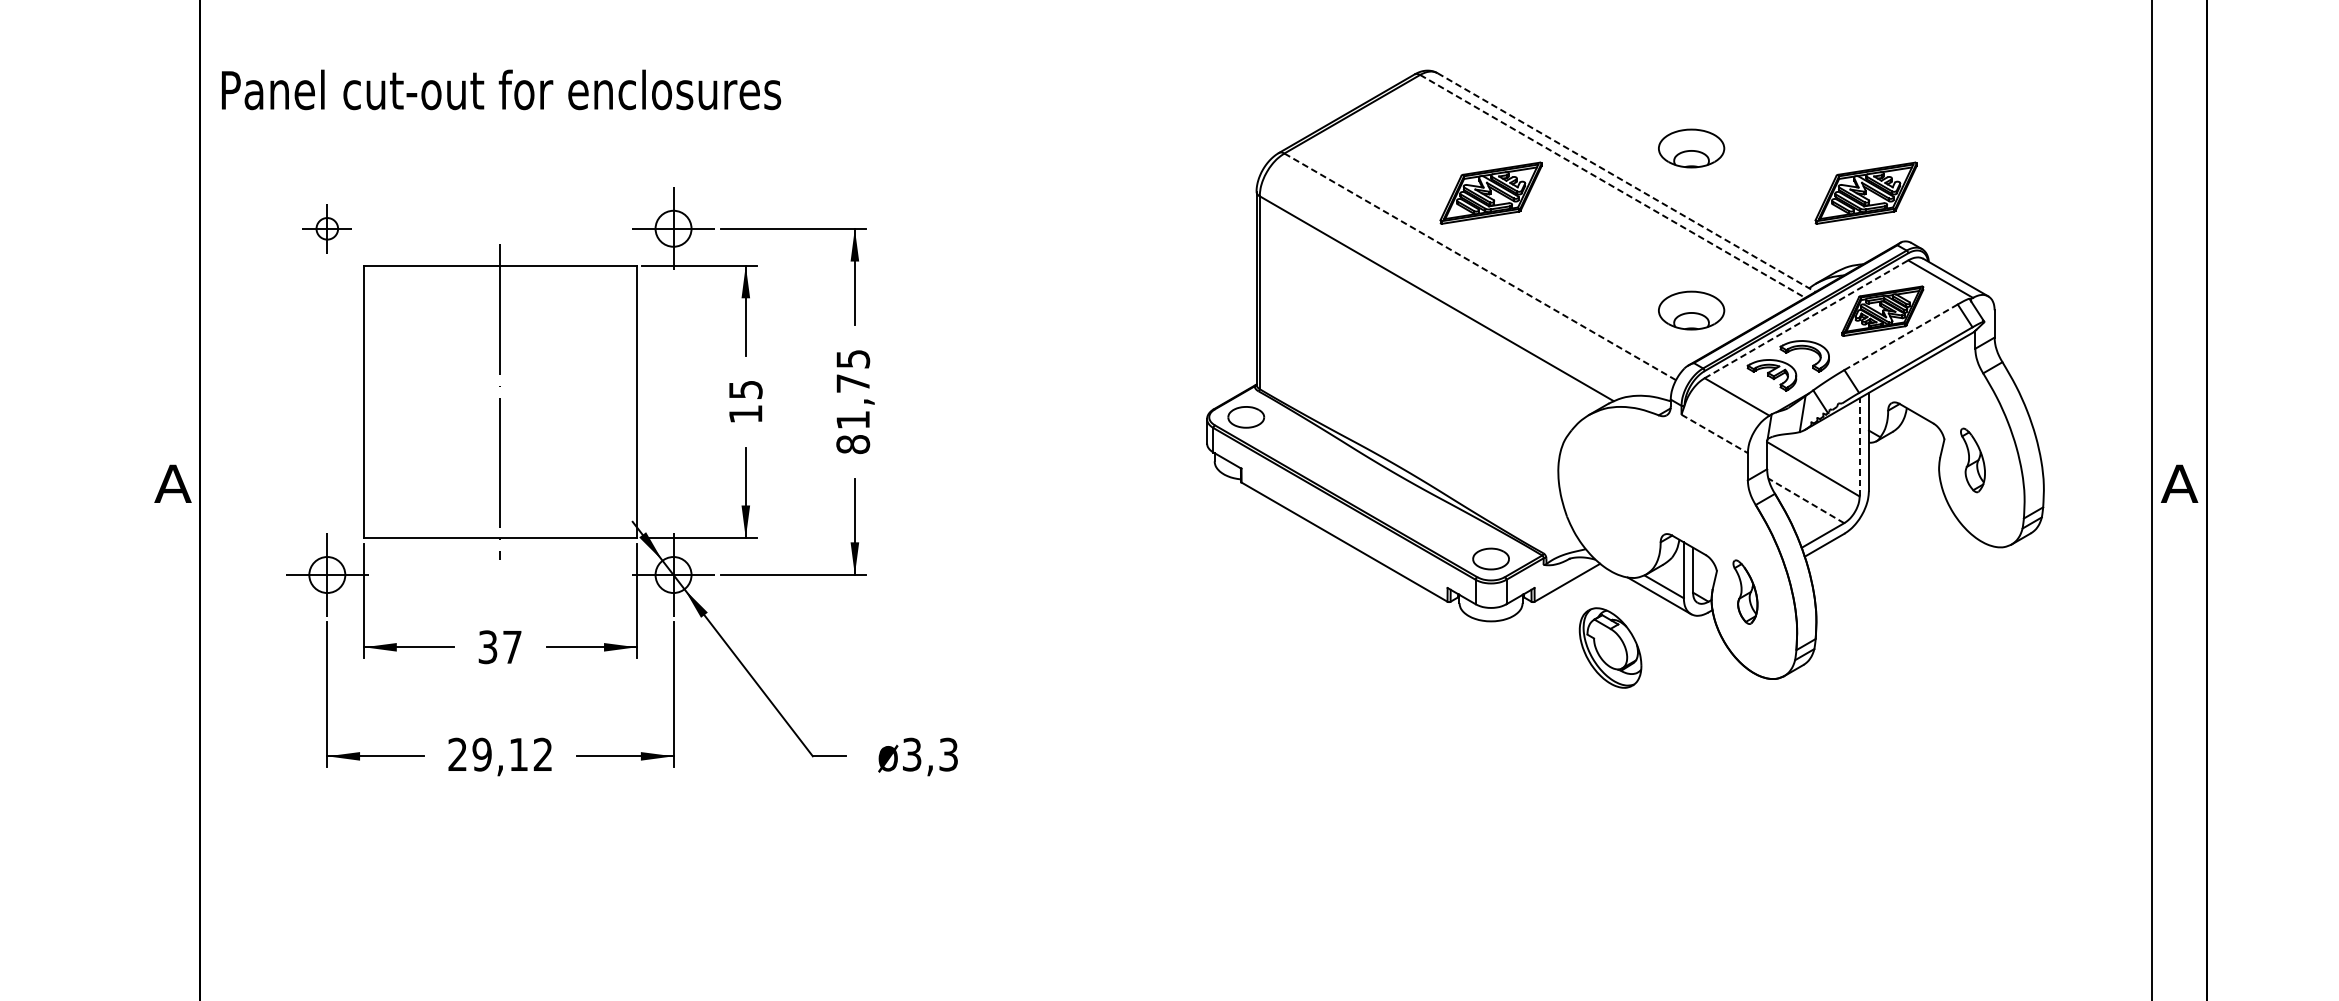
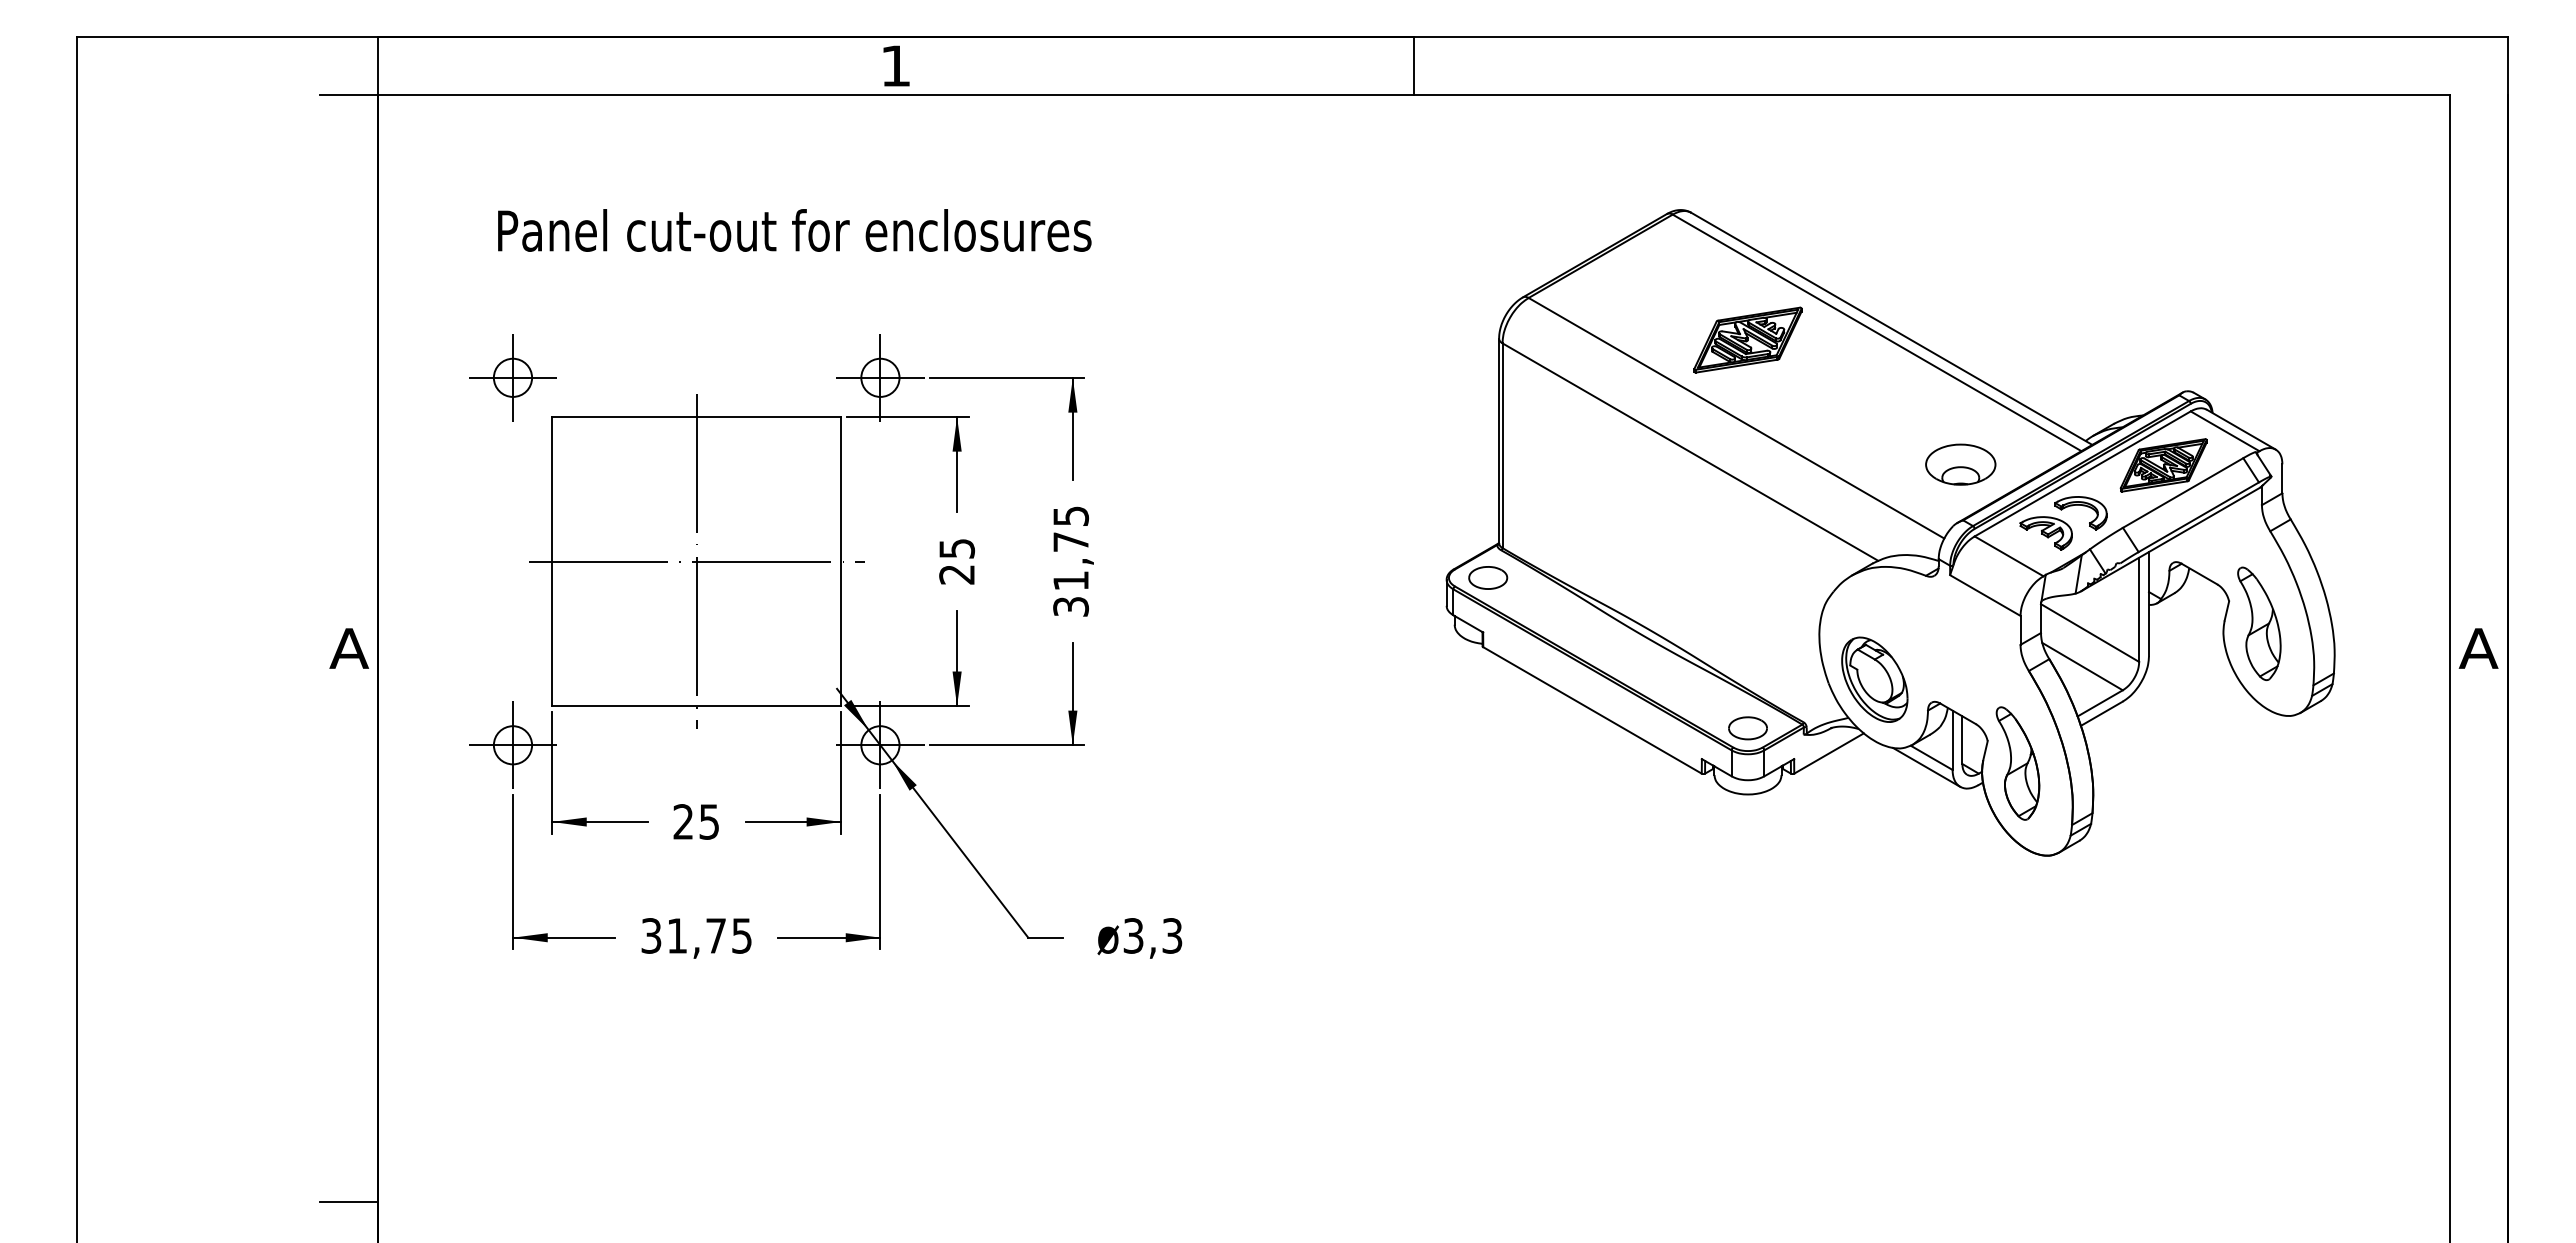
text: (501, 89) -> (794, 230), moved
part: (1691, 148) -> (1960, 292), removed
line: (1626, 182) -> (1891, 328), dashed -> solid
line: (1613, 186) -> (1877, 333), dashed -> solid
part: (1865, 192) -> (2145, 339), removed
part: (326, 228) -> (512, 377), size x1.67
line: (1480, 267) -> (1736, 418), dashed -> solid
line: (1806, 318) -> (2082, 473), dashed -> solid
line: (1901, 337) -> (2183, 493), dashed -> solid
line: (500, 401) -> (696, 561), added
text: (745, 414) -> (956, 574), 15 -> 25
line: (1714, 433) -> (1985, 595), dashed -> solid
text: (852, 444) -> (1070, 606), 81,75 -> 31,75
line: (1859, 447) -> (2139, 609), dashed -> solid
part: (1973, 460) -> (2259, 623), size x1.67
line: (1806, 500) -> (2082, 666), dashed -> solid
part: (1745, 592) -> (2017, 763), size x1.67
text: (499, 646) -> (695, 821), 37 -> 25
part: (1610, 647) -> (1874, 679), moved
text: (500, 754) -> (696, 935), 29,12 -> 31,75

